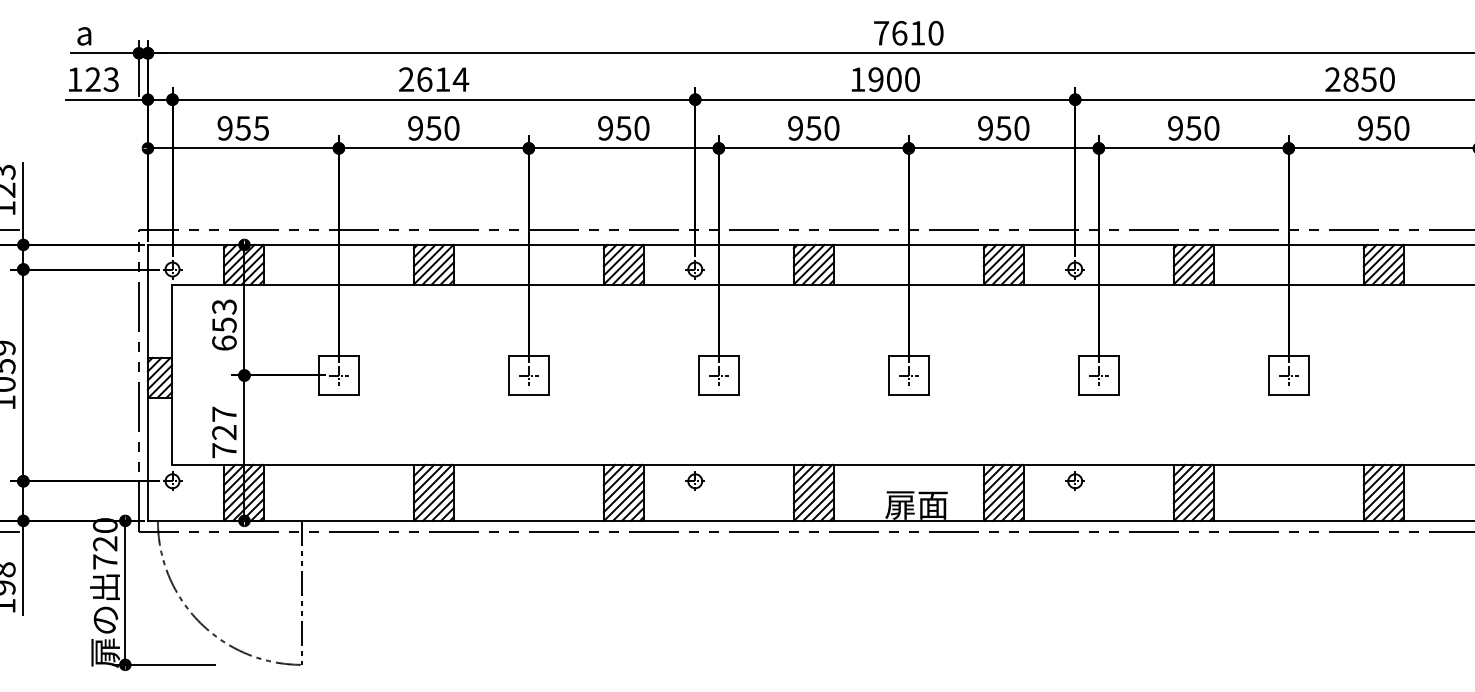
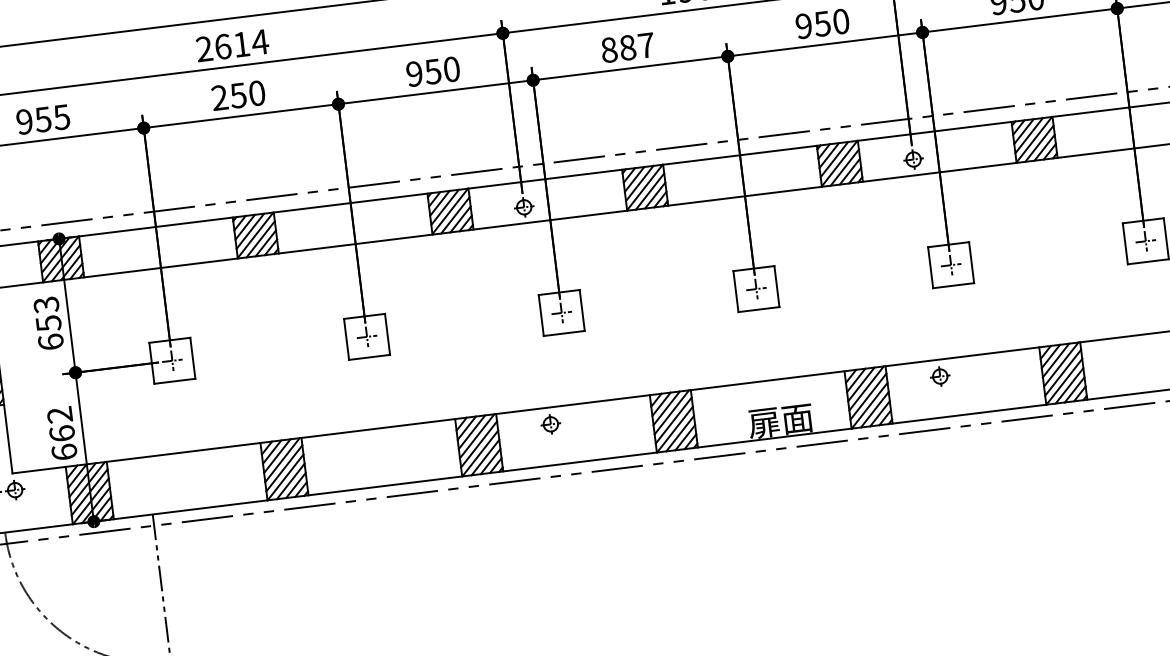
text: (415, 128) -> (219, 98), 950 -> 250
text: (813, 128) -> (627, 47), 950 -> 887
text: (224, 432) -> (62, 433), 727 -> 662

